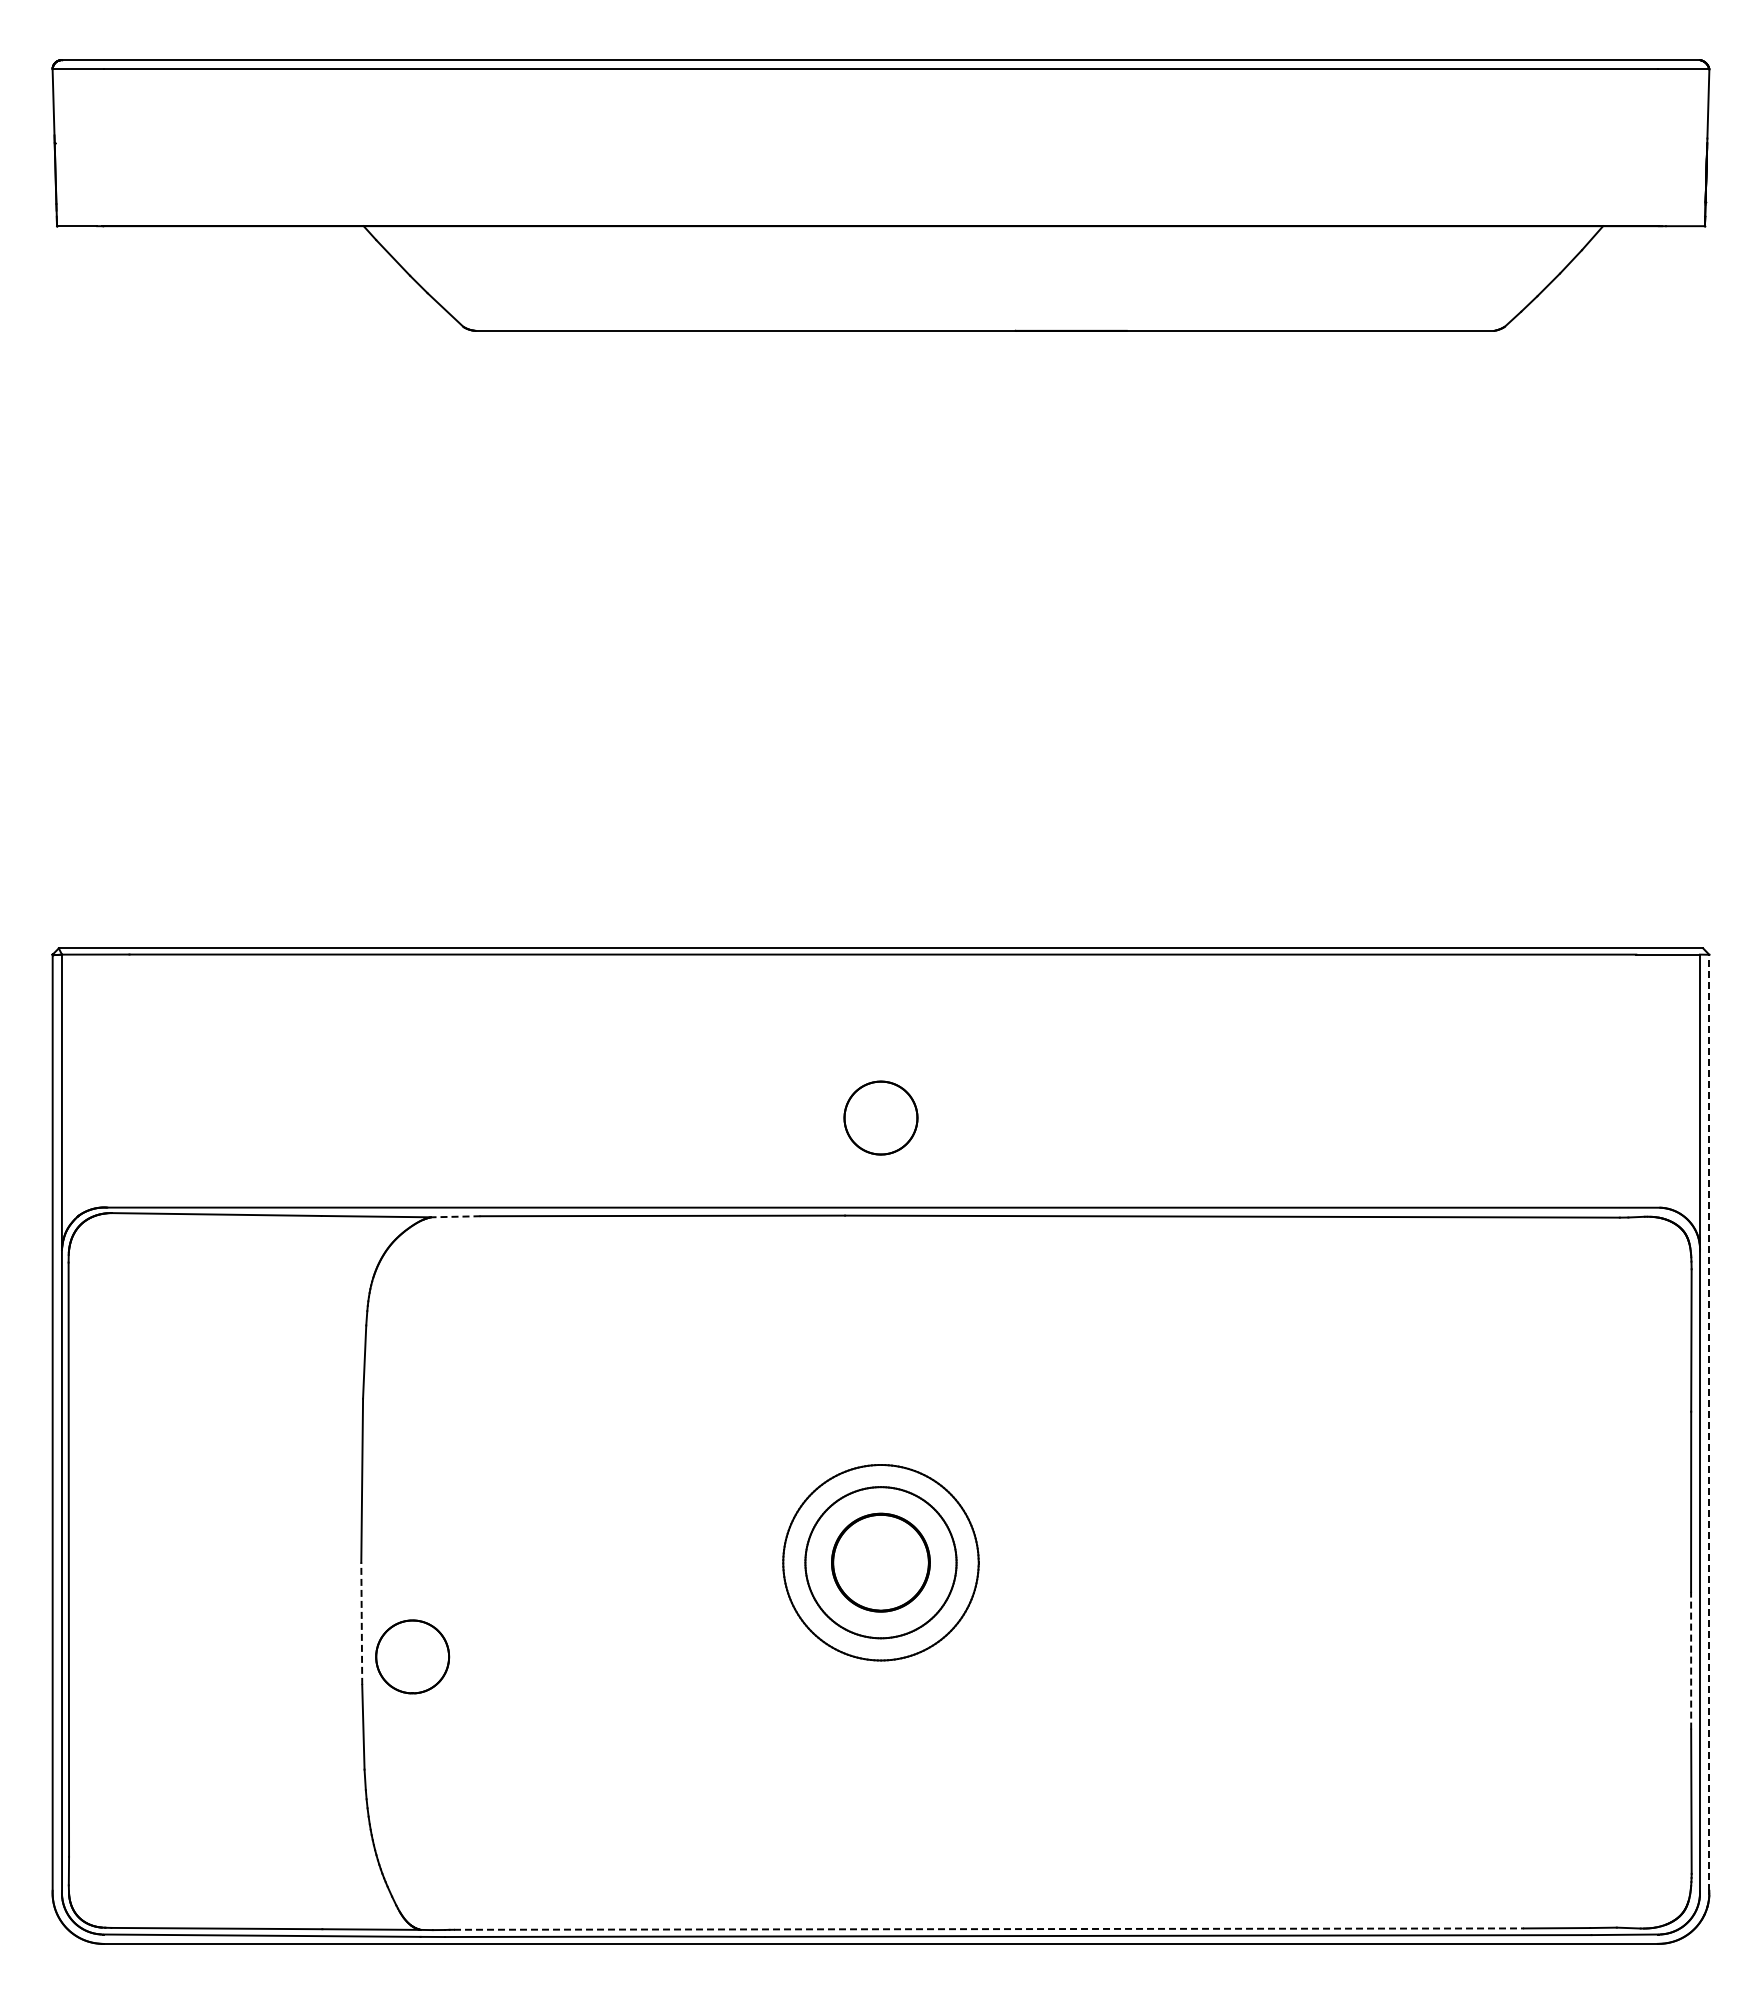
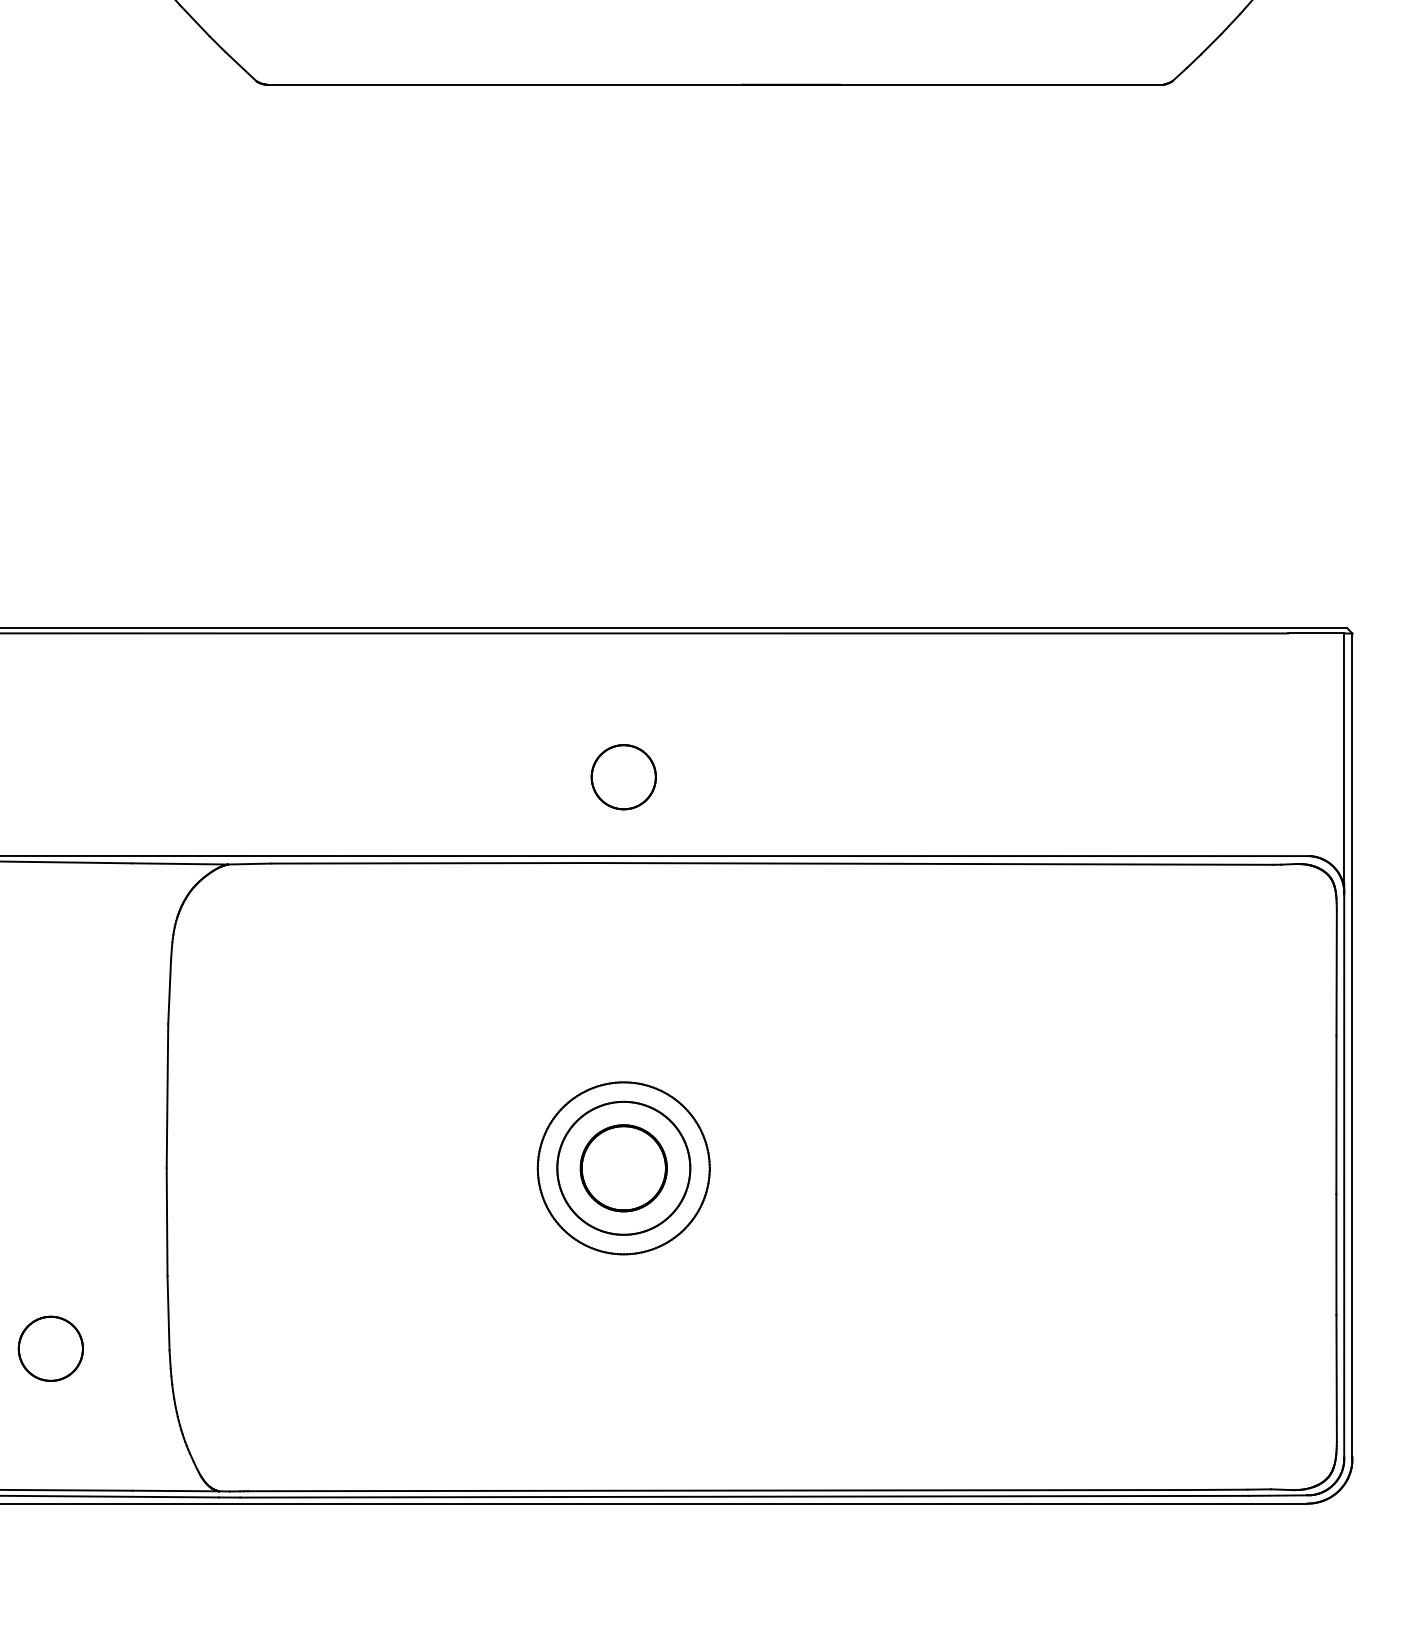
line: (455, 1216) -> (249, 863), dashed -> solid
line: (1709, 1422) -> (1352, 1044), dashed -> solid
line: (361, 1623) -> (166, 1221), dashed -> solid
part: (412, 1656) -> (50, 1348), moved
line: (1691, 1660) -> (1336, 1254), dashed -> solid
line: (989, 1929) -> (719, 1490), dashed -> solid

